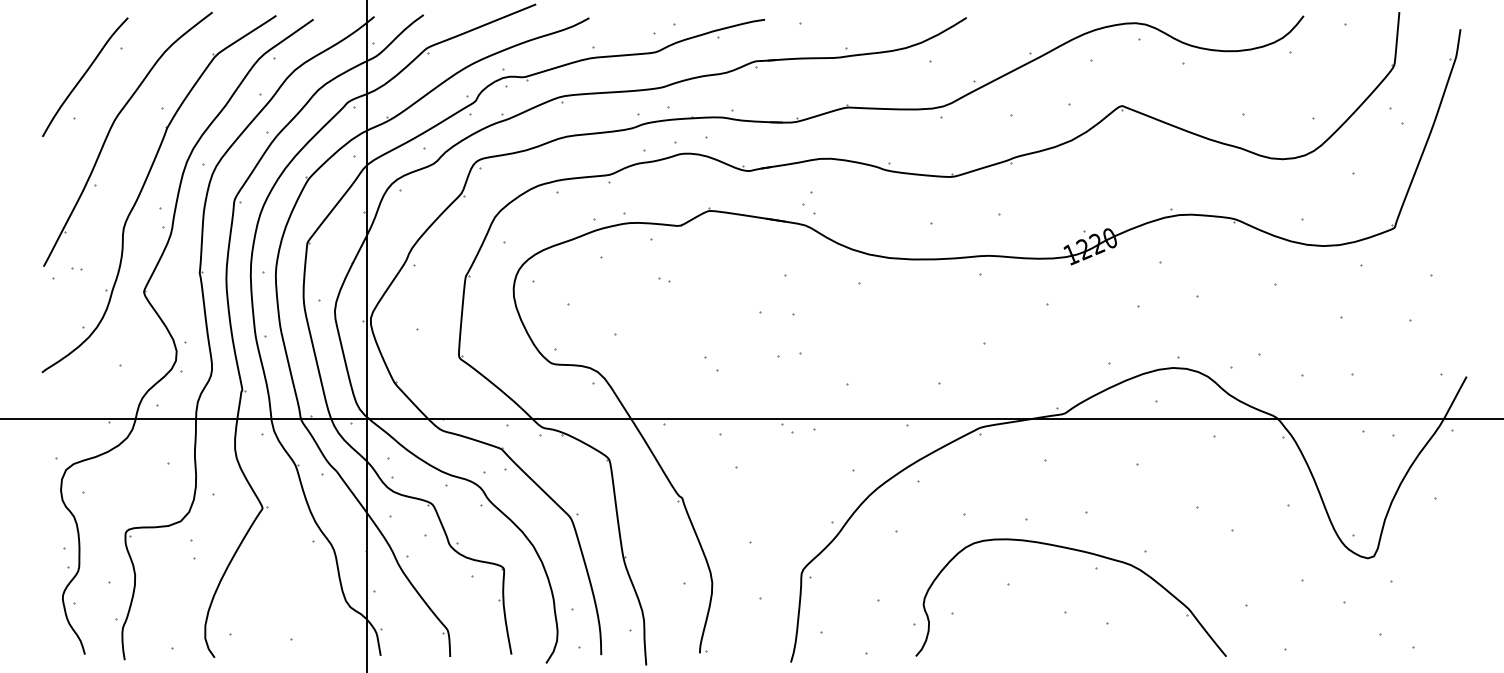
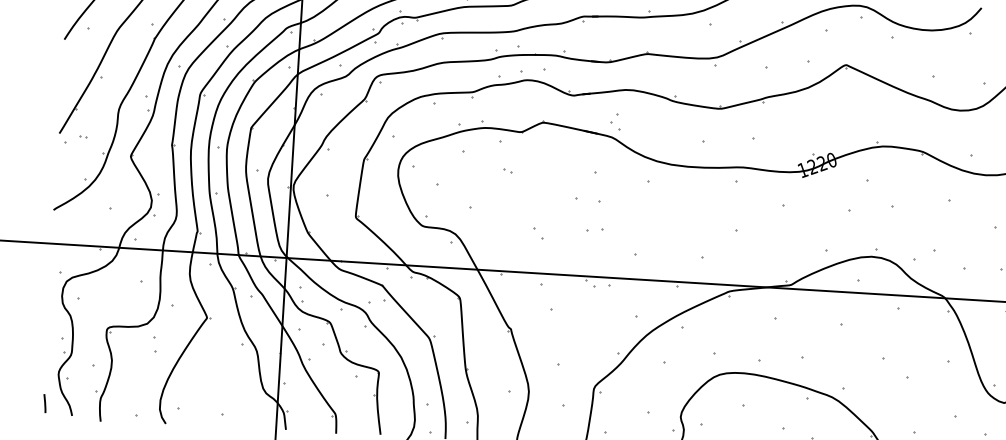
line: (46, 639) -> (45, 403), added

